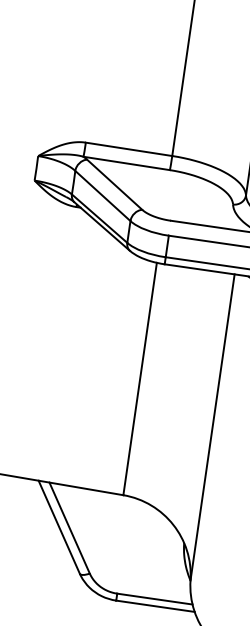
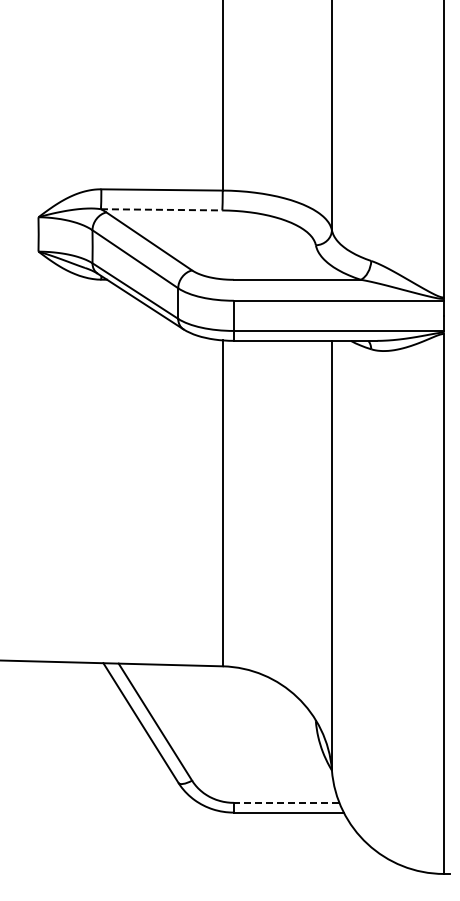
line: (126, 163) -> (161, 209), solid -> dashed
line: (154, 598) -> (286, 802), solid -> dashed

